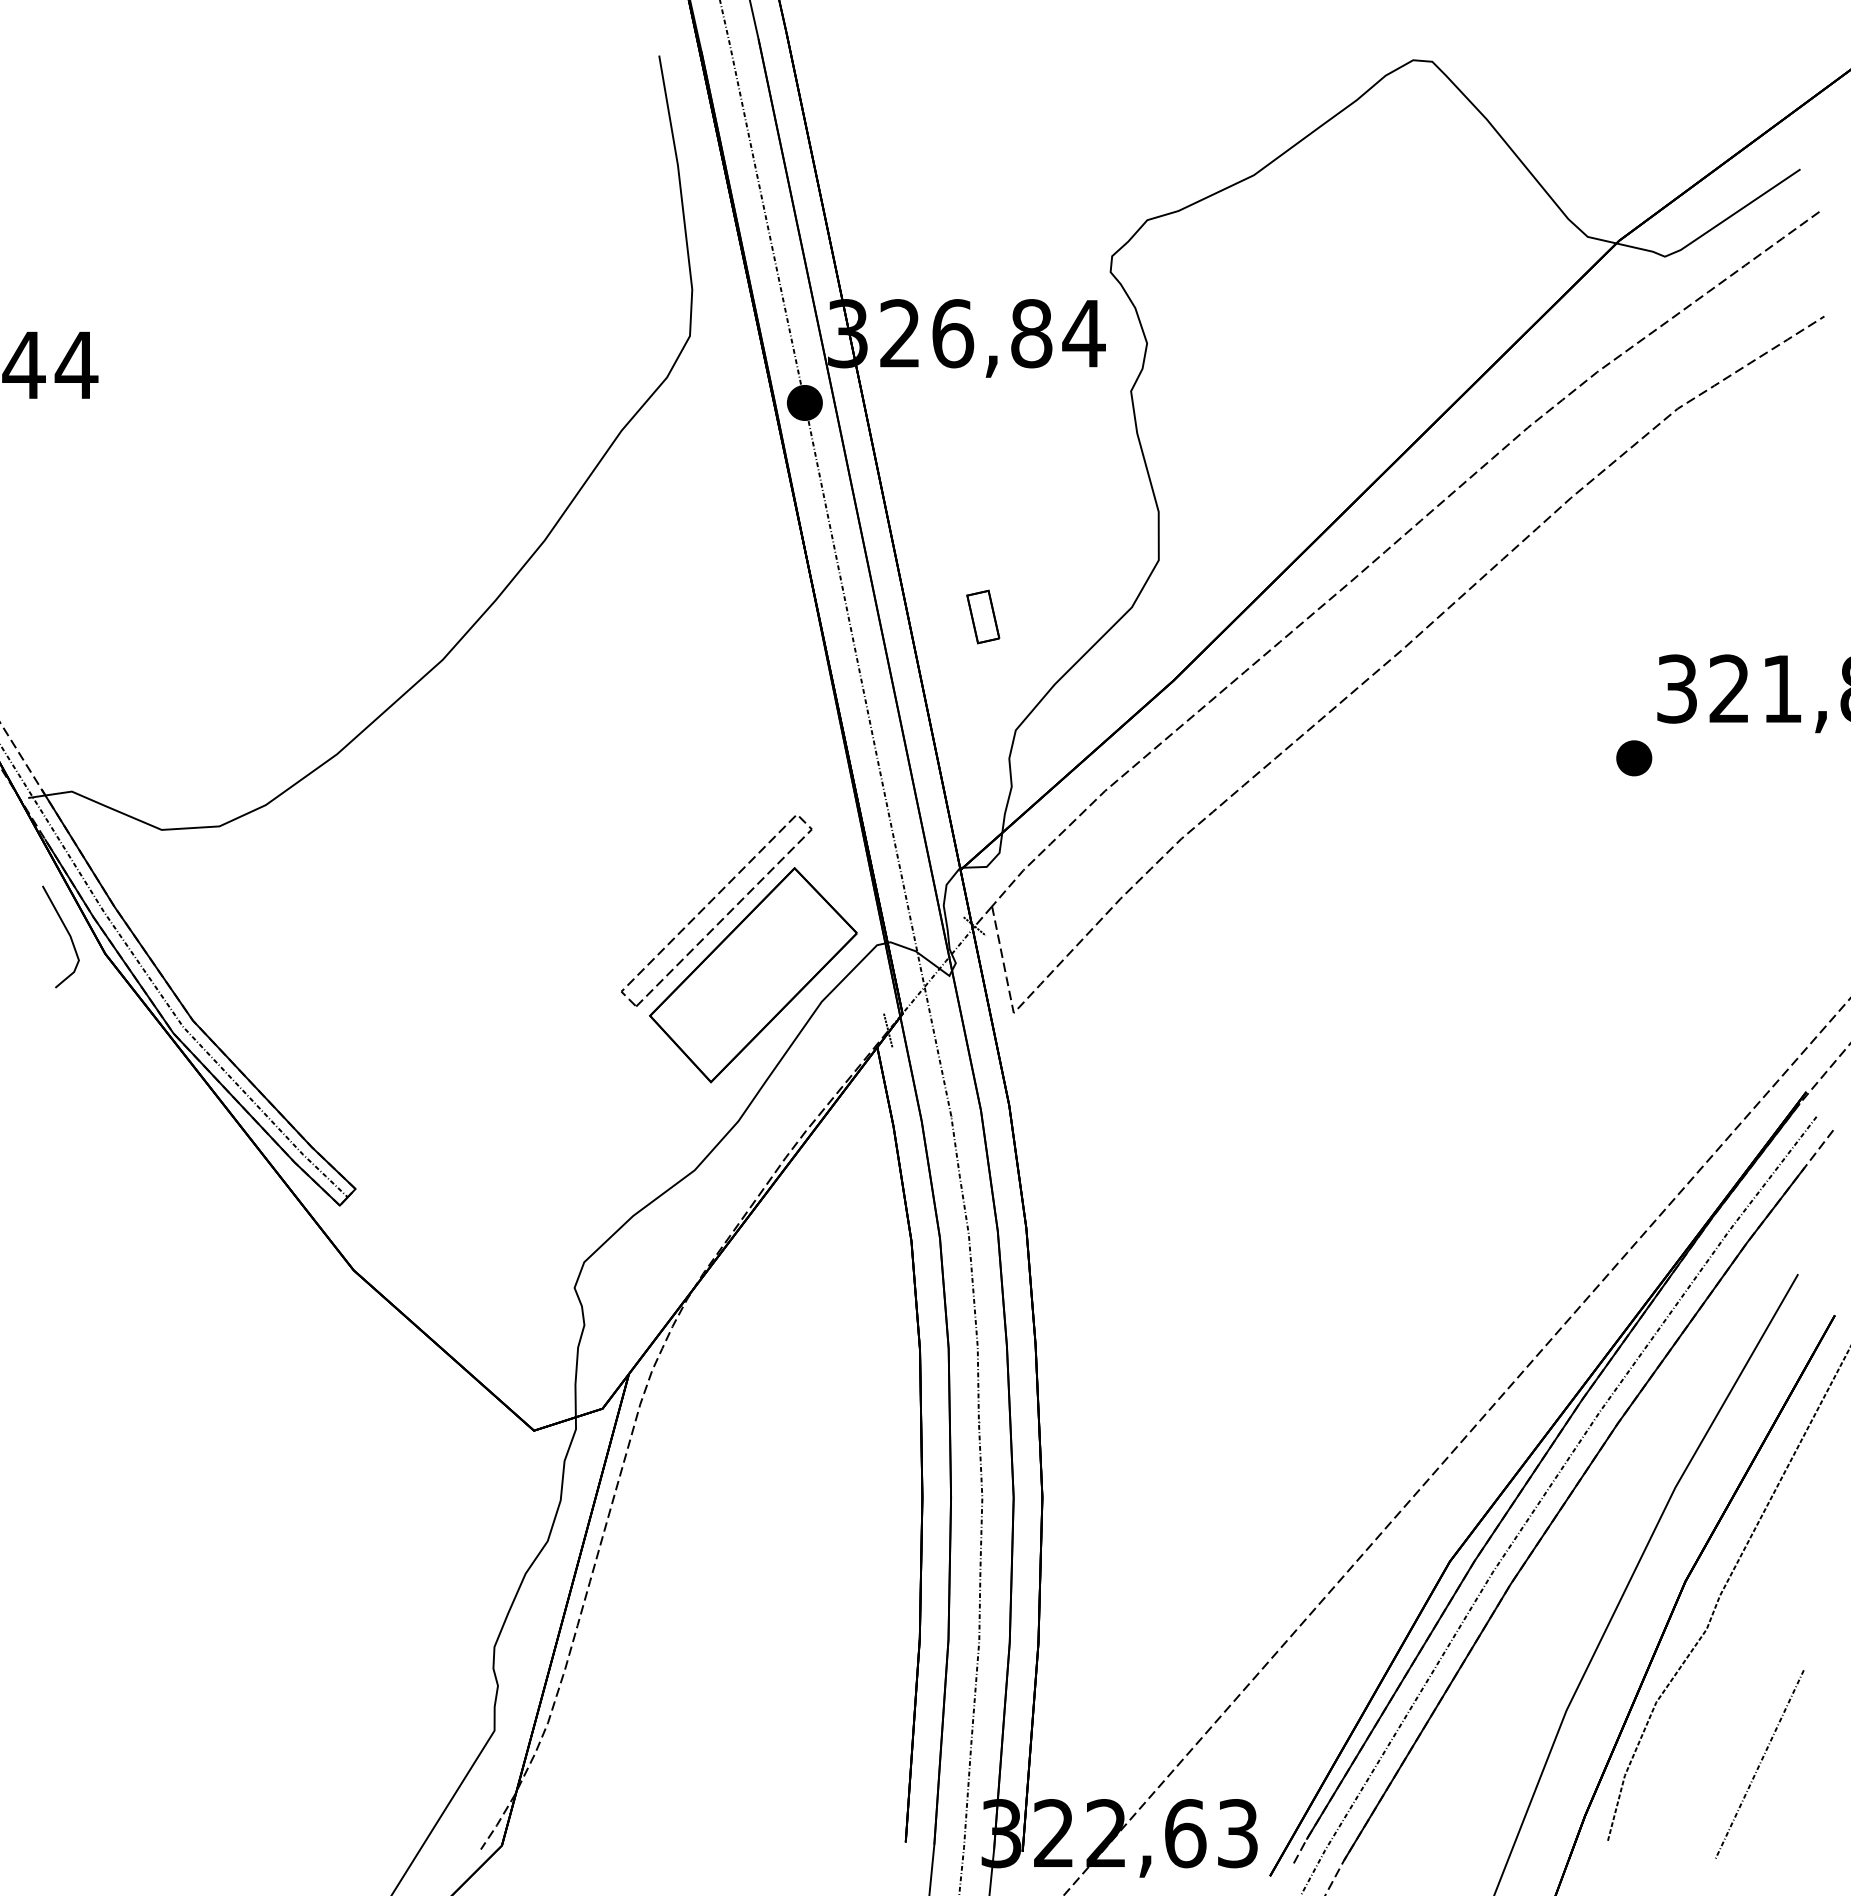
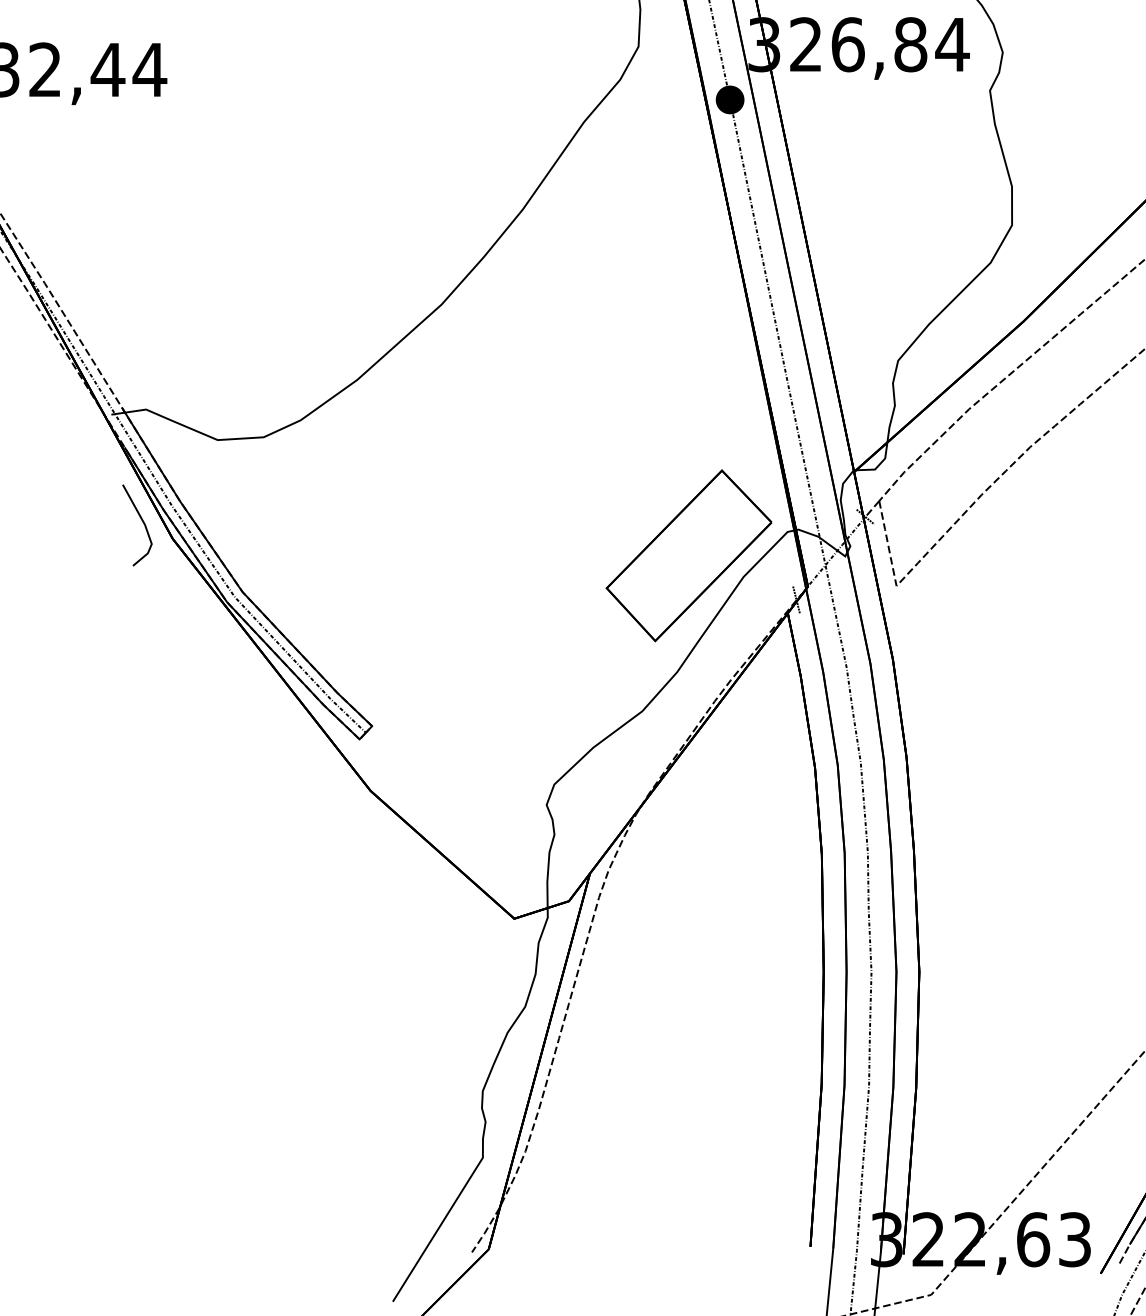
part: (983, 616) -> (872, 270), removed
part: (710, 903) -> (654, 498), removed

